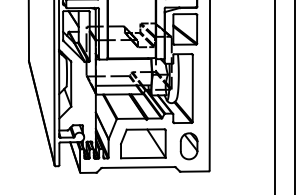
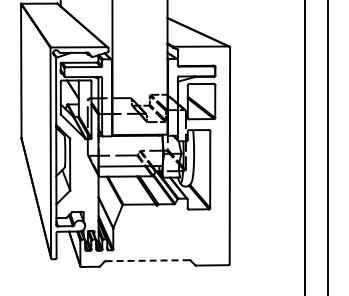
part: (143, 143) -> (153, 232), removed
part: (188, 146) -> (205, 236), removed
line: (139, 167) -> (148, 260), solid -> dashed

